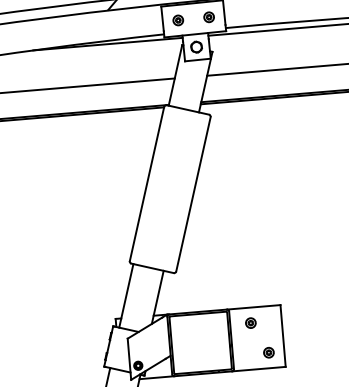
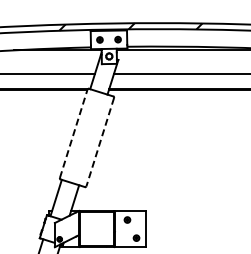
line: (146, 183) -> (73, 133), solid -> dashed
line: (193, 194) -> (100, 142), solid -> dashed

